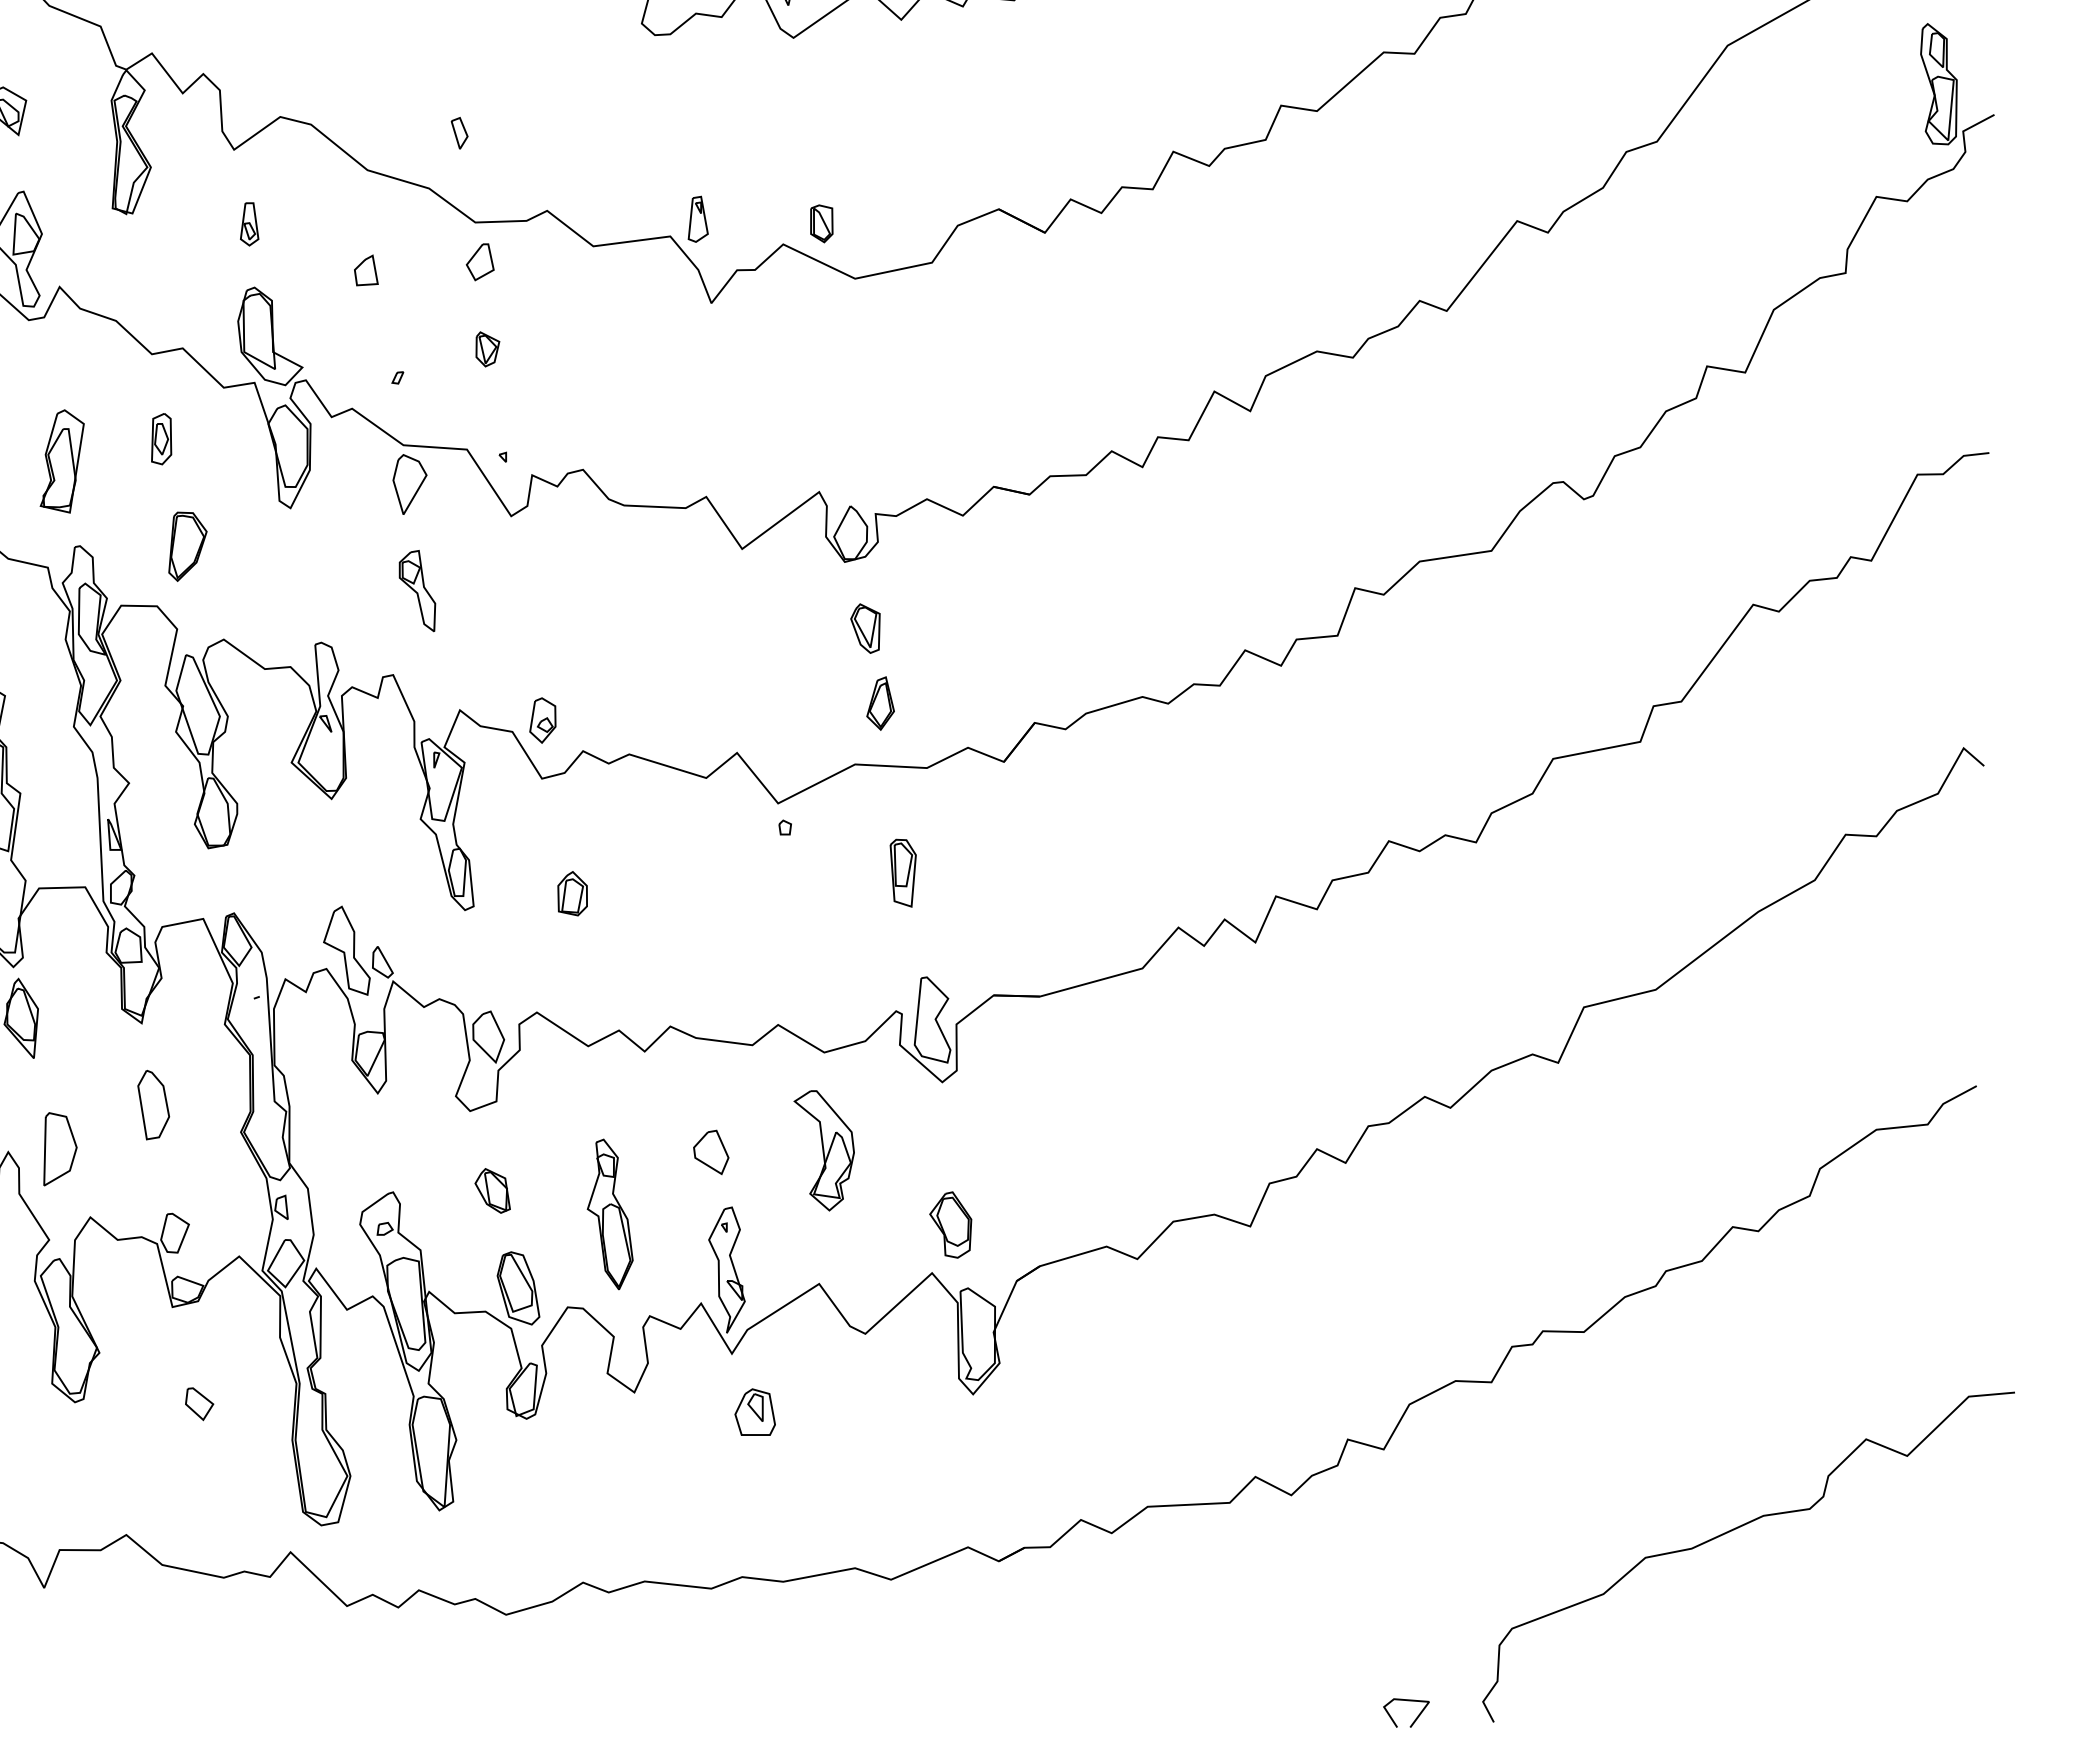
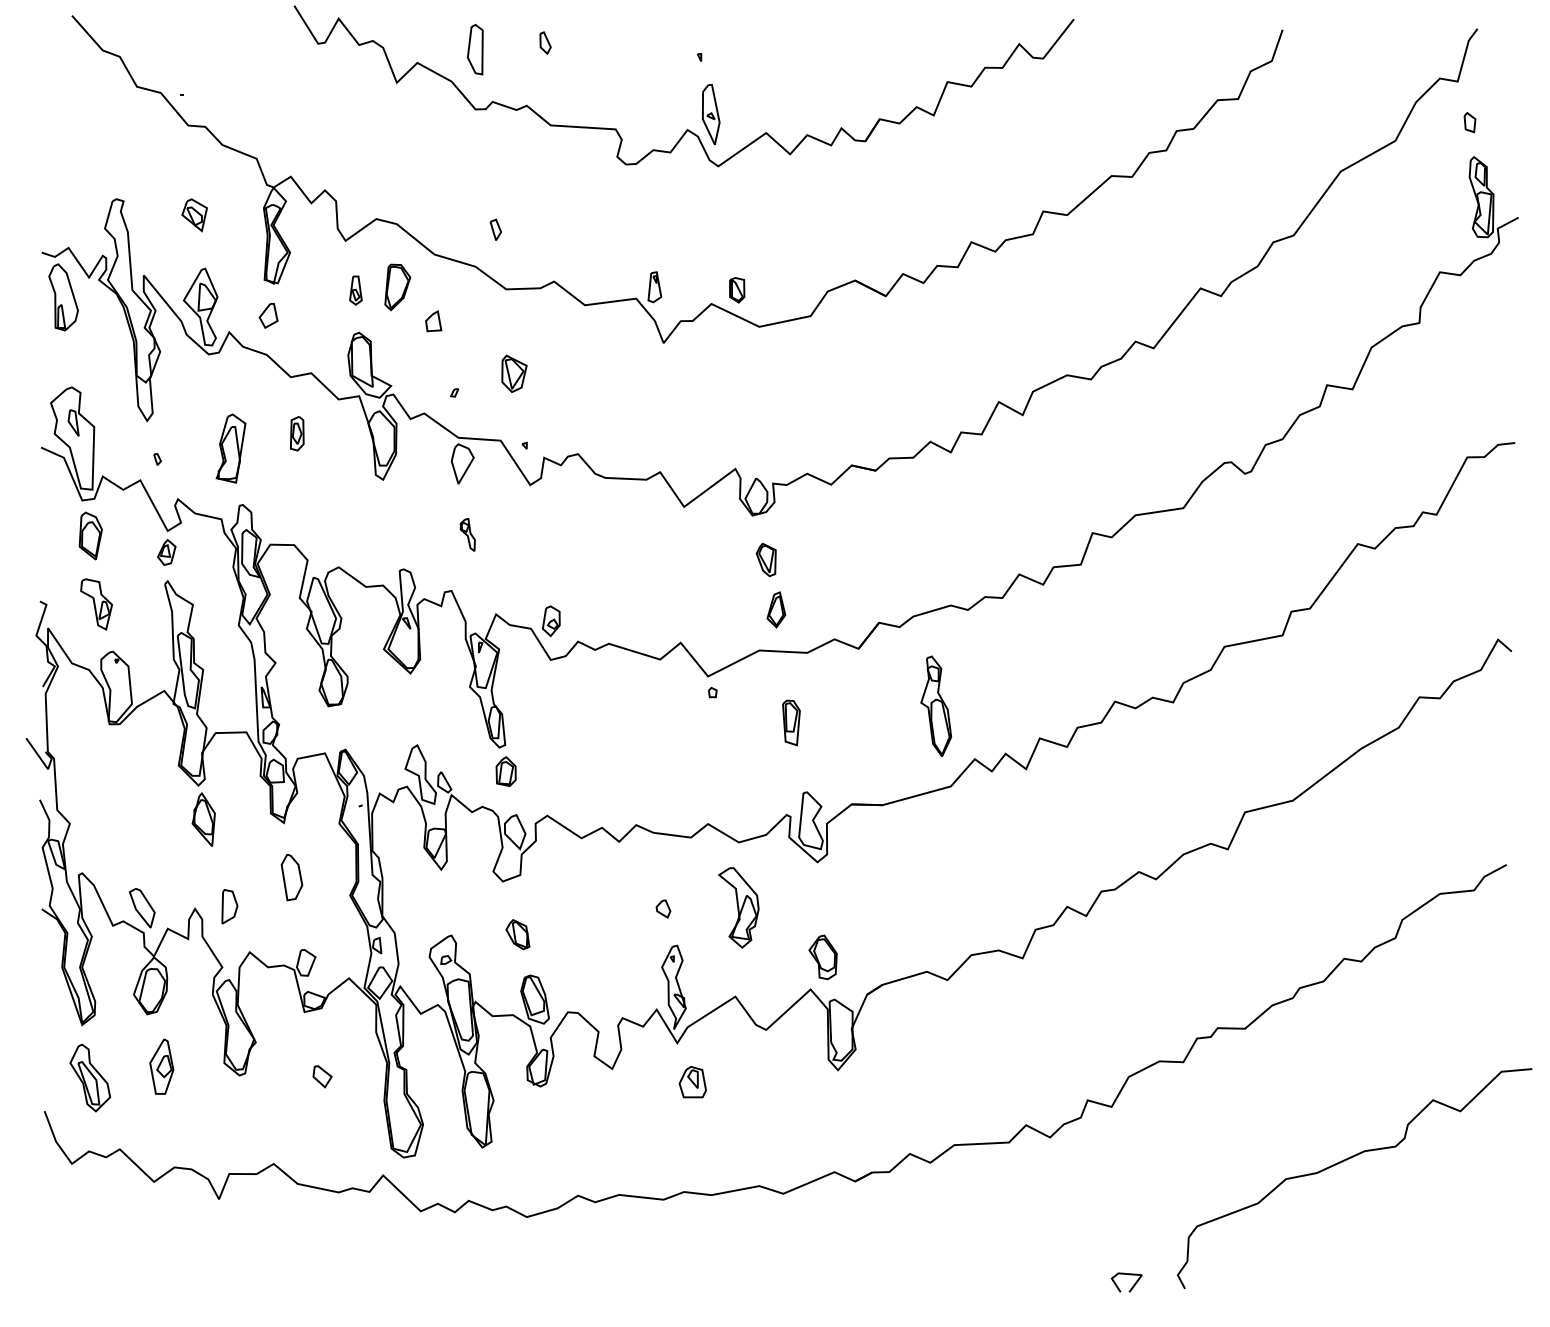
part: (480, 261) -> (268, 315), moved
part: (487, 348) -> (514, 373), size x1.6
part: (187, 546) -> (397, 287), moved
part: (417, 590) -> (467, 534), size x0.6
part: (571, 893) -> (505, 771), moved
part: (59, 1148) -> (229, 906), size x0.7
part: (711, 1151) -> (663, 908), size x0.6
part: (609, 1213) -> (935, 705), moved

